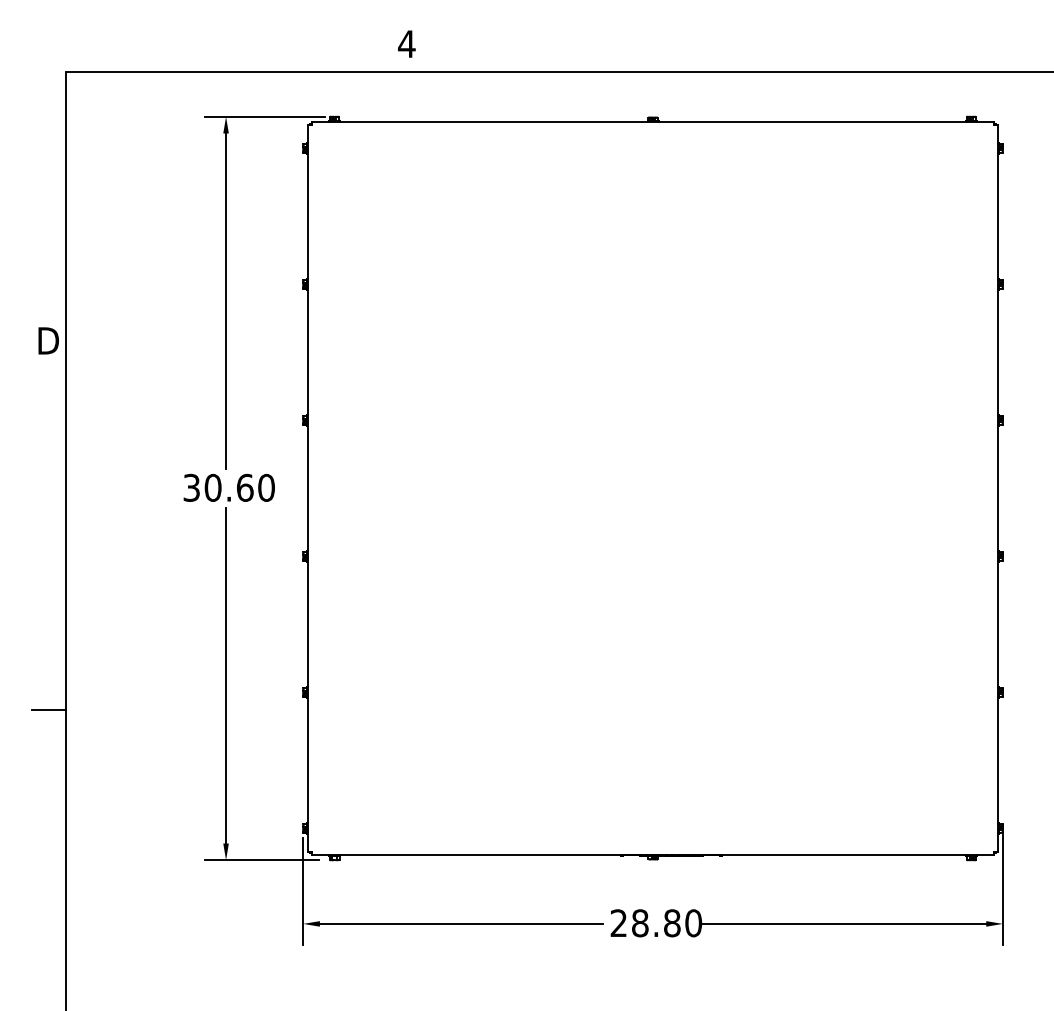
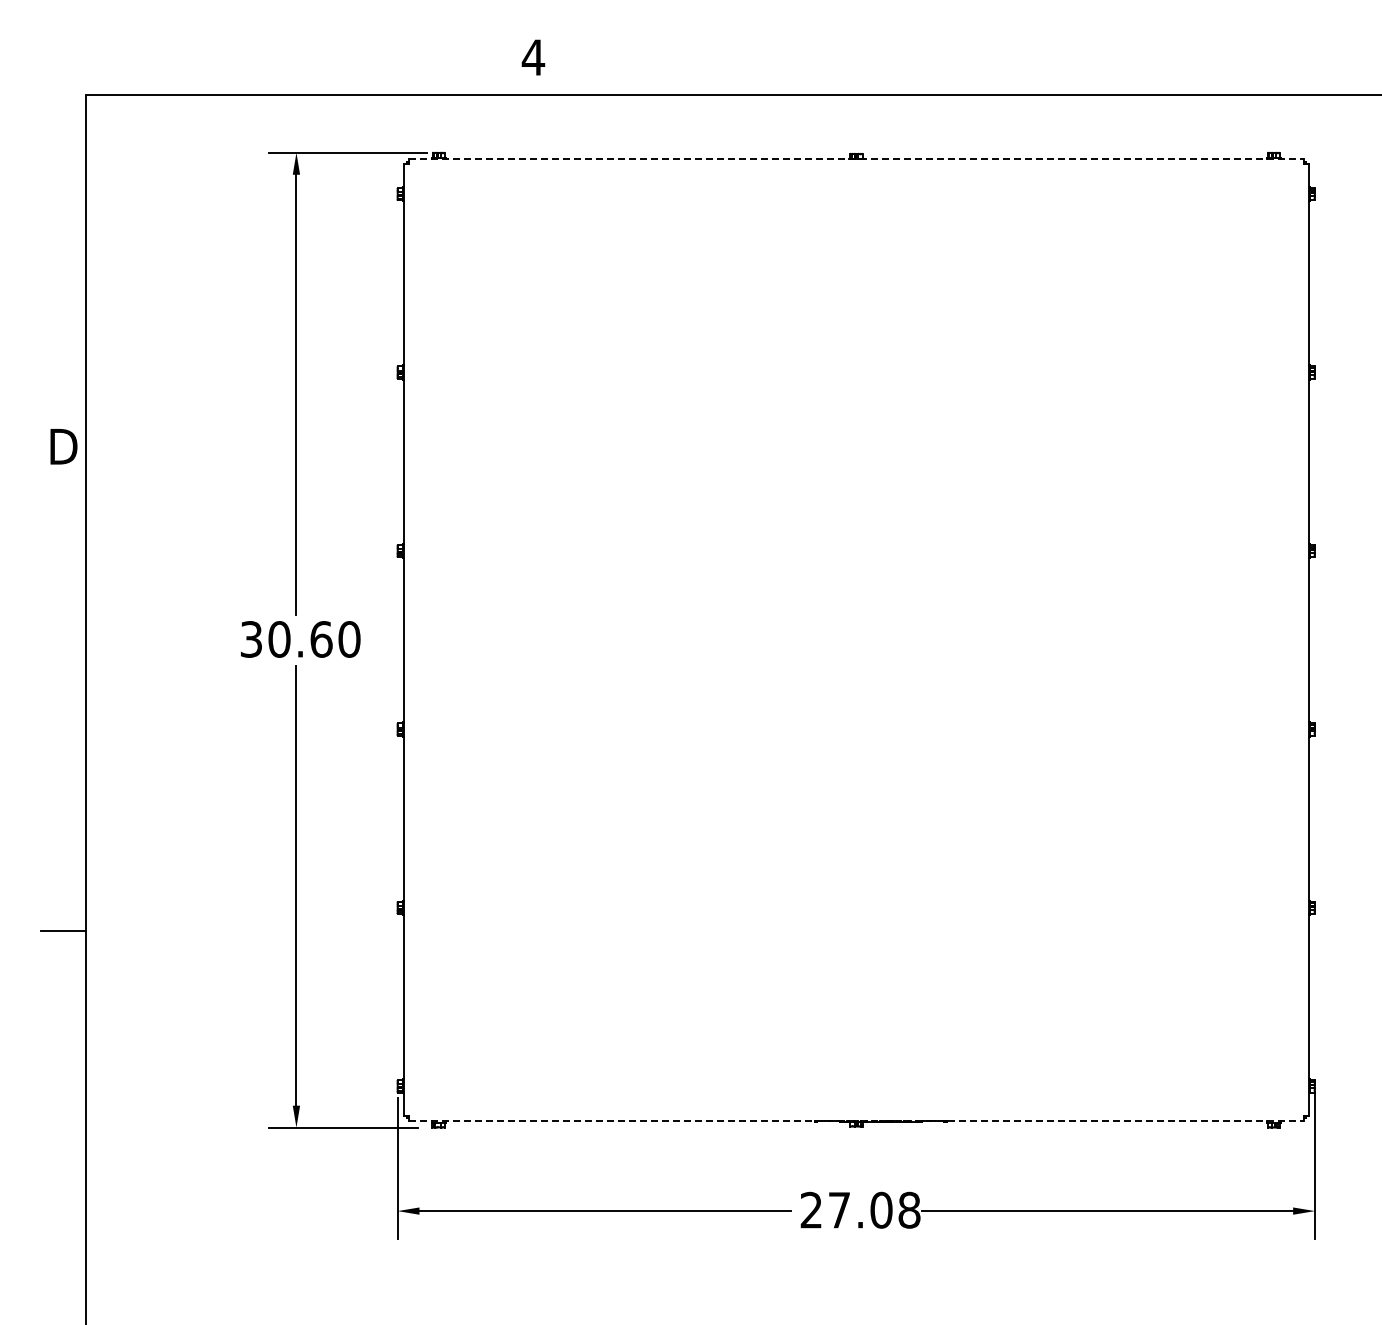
line: (653, 121) -> (856, 159), solid -> dashed
line: (653, 855) -> (856, 1121), solid -> dashed
text: (666, 922) -> (874, 1209), 28.80 -> 27.08

